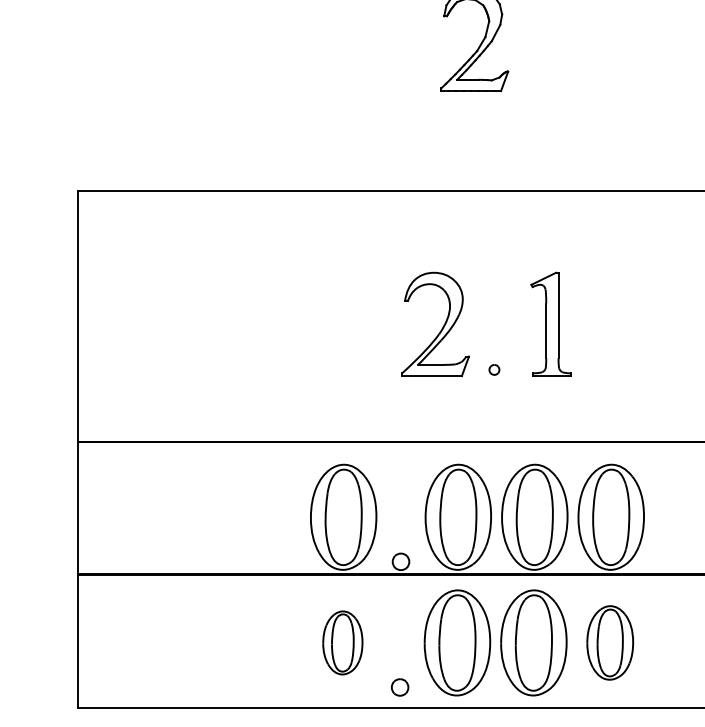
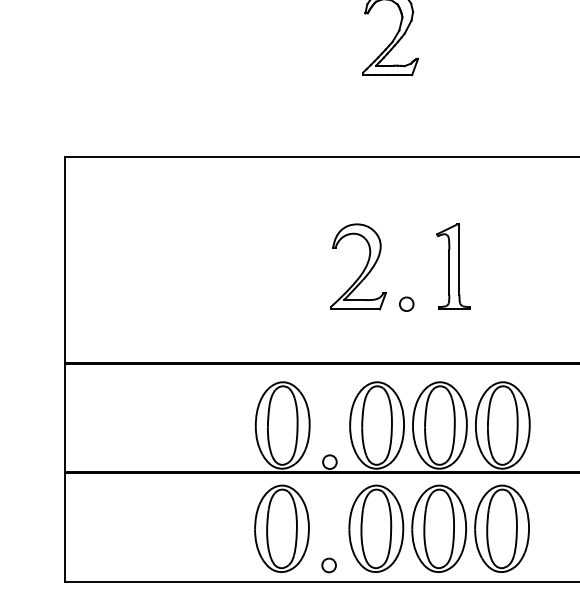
part: (494, 369) -> (406, 303), size x1.67
part: (342, 642) -> (281, 528), size x1.67
part: (609, 642) -> (501, 528), size x1.43

